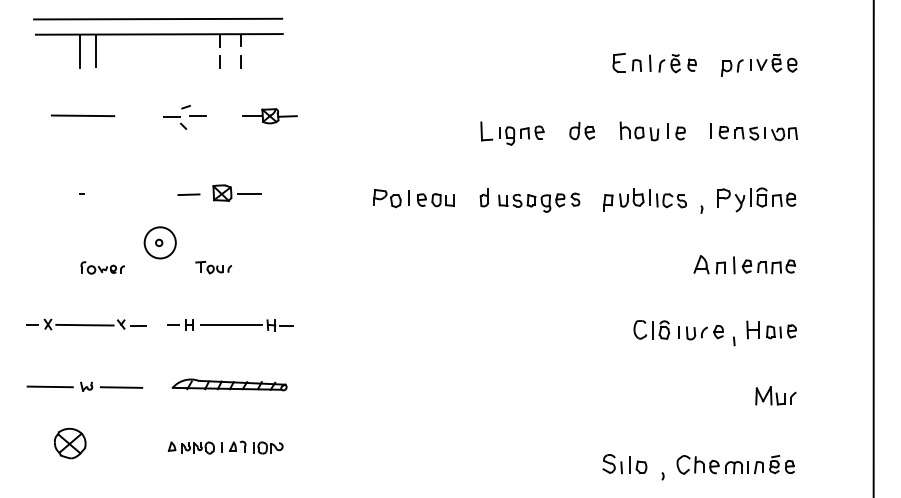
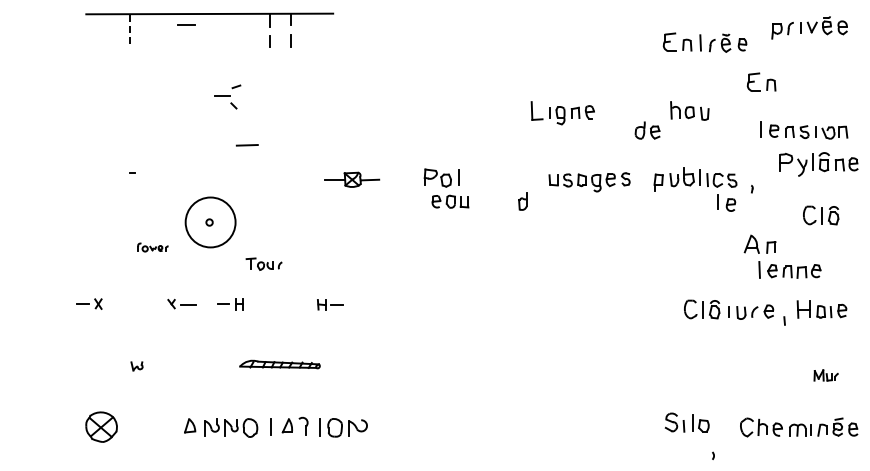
line: (96, 50) -> (146, 30), removed
line: (79, 52) -> (129, 32), solid -> dashed
part: (759, 64) -> (809, 27), moved
part: (710, 102) -> (760, 82), added
line: (82, 115) -> (132, 95), removed
line: (197, 115) -> (185, 24), moved
part: (269, 116) -> (351, 180), moved
part: (581, 130) -> (646, 130), moved
part: (676, 131) -> (726, 203), moved
part: (753, 132) -> (803, 131), moved
part: (236, 192) -> (286, 172), removed
line: (188, 194) -> (246, 145), moved
part: (483, 197) -> (521, 201), moved
part: (756, 199) -> (818, 164), moved
part: (435, 200) -> (449, 202), moved
part: (770, 235) -> (820, 215), added
circle: (159, 242) -> (209, 222), size x1.6
part: (764, 265) -> (789, 270), moved
part: (102, 267) -> (152, 247), size x0.7
part: (213, 267) -> (263, 264), moved
line: (84, 324) -> (134, 304), removed
line: (230, 324) -> (280, 304), removed
part: (229, 384) -> (279, 364), size x0.7
line: (49, 386) -> (99, 366), removed
line: (121, 387) -> (171, 367), removed
part: (775, 395) -> (825, 375), size x0.6
part: (70, 443) -> (101, 427), moved
part: (225, 447) -> (275, 427), size x1.6
part: (624, 464) -> (686, 423), moved
part: (735, 464) -> (798, 427), moved

